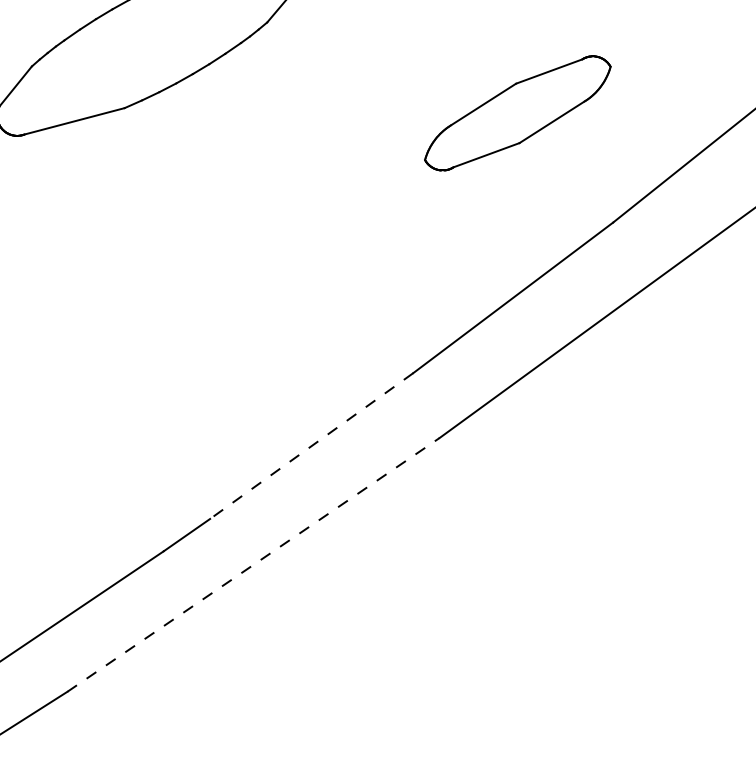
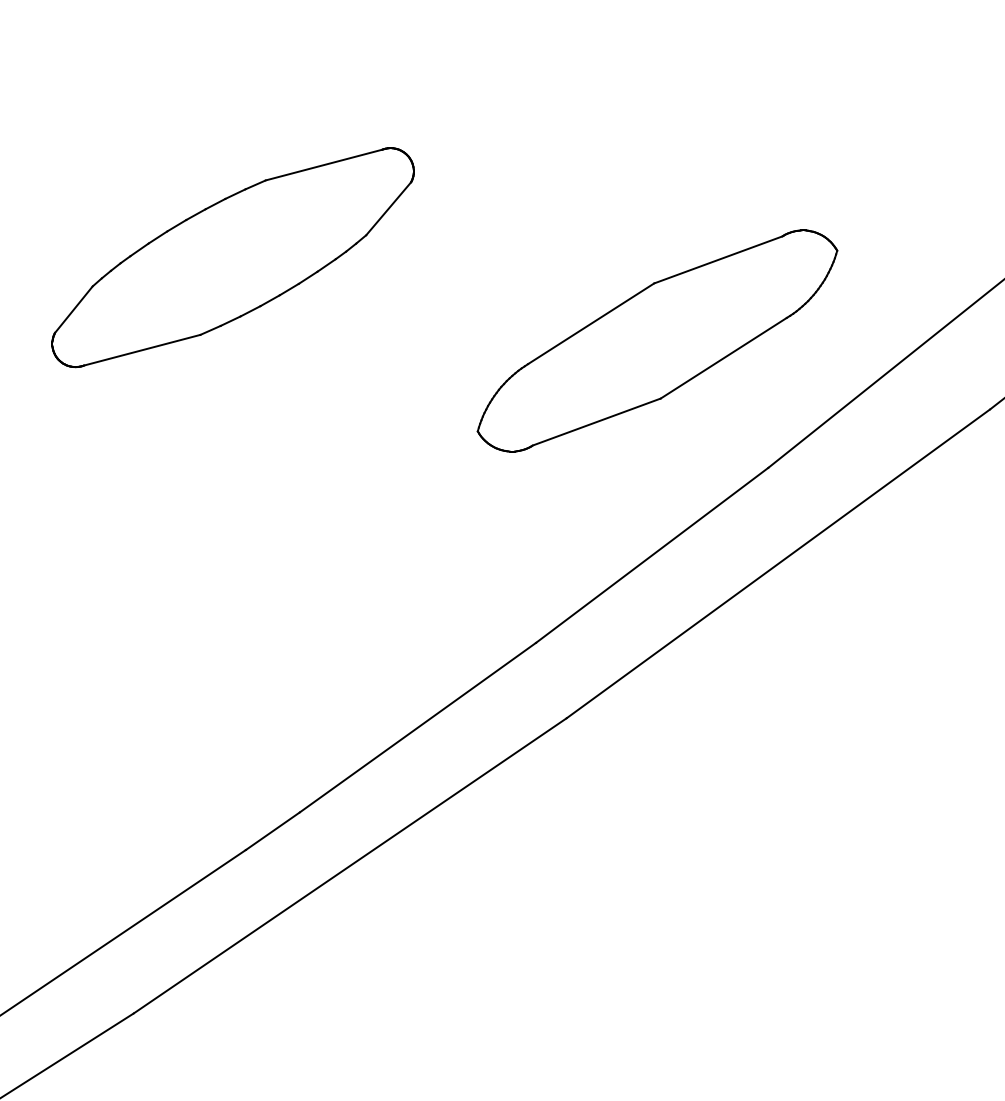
part: (517, 112) -> (657, 340), size x1.67
line: (311, 445) -> (417, 727), dashed -> solid
line: (253, 564) -> (350, 865), dashed -> solid

